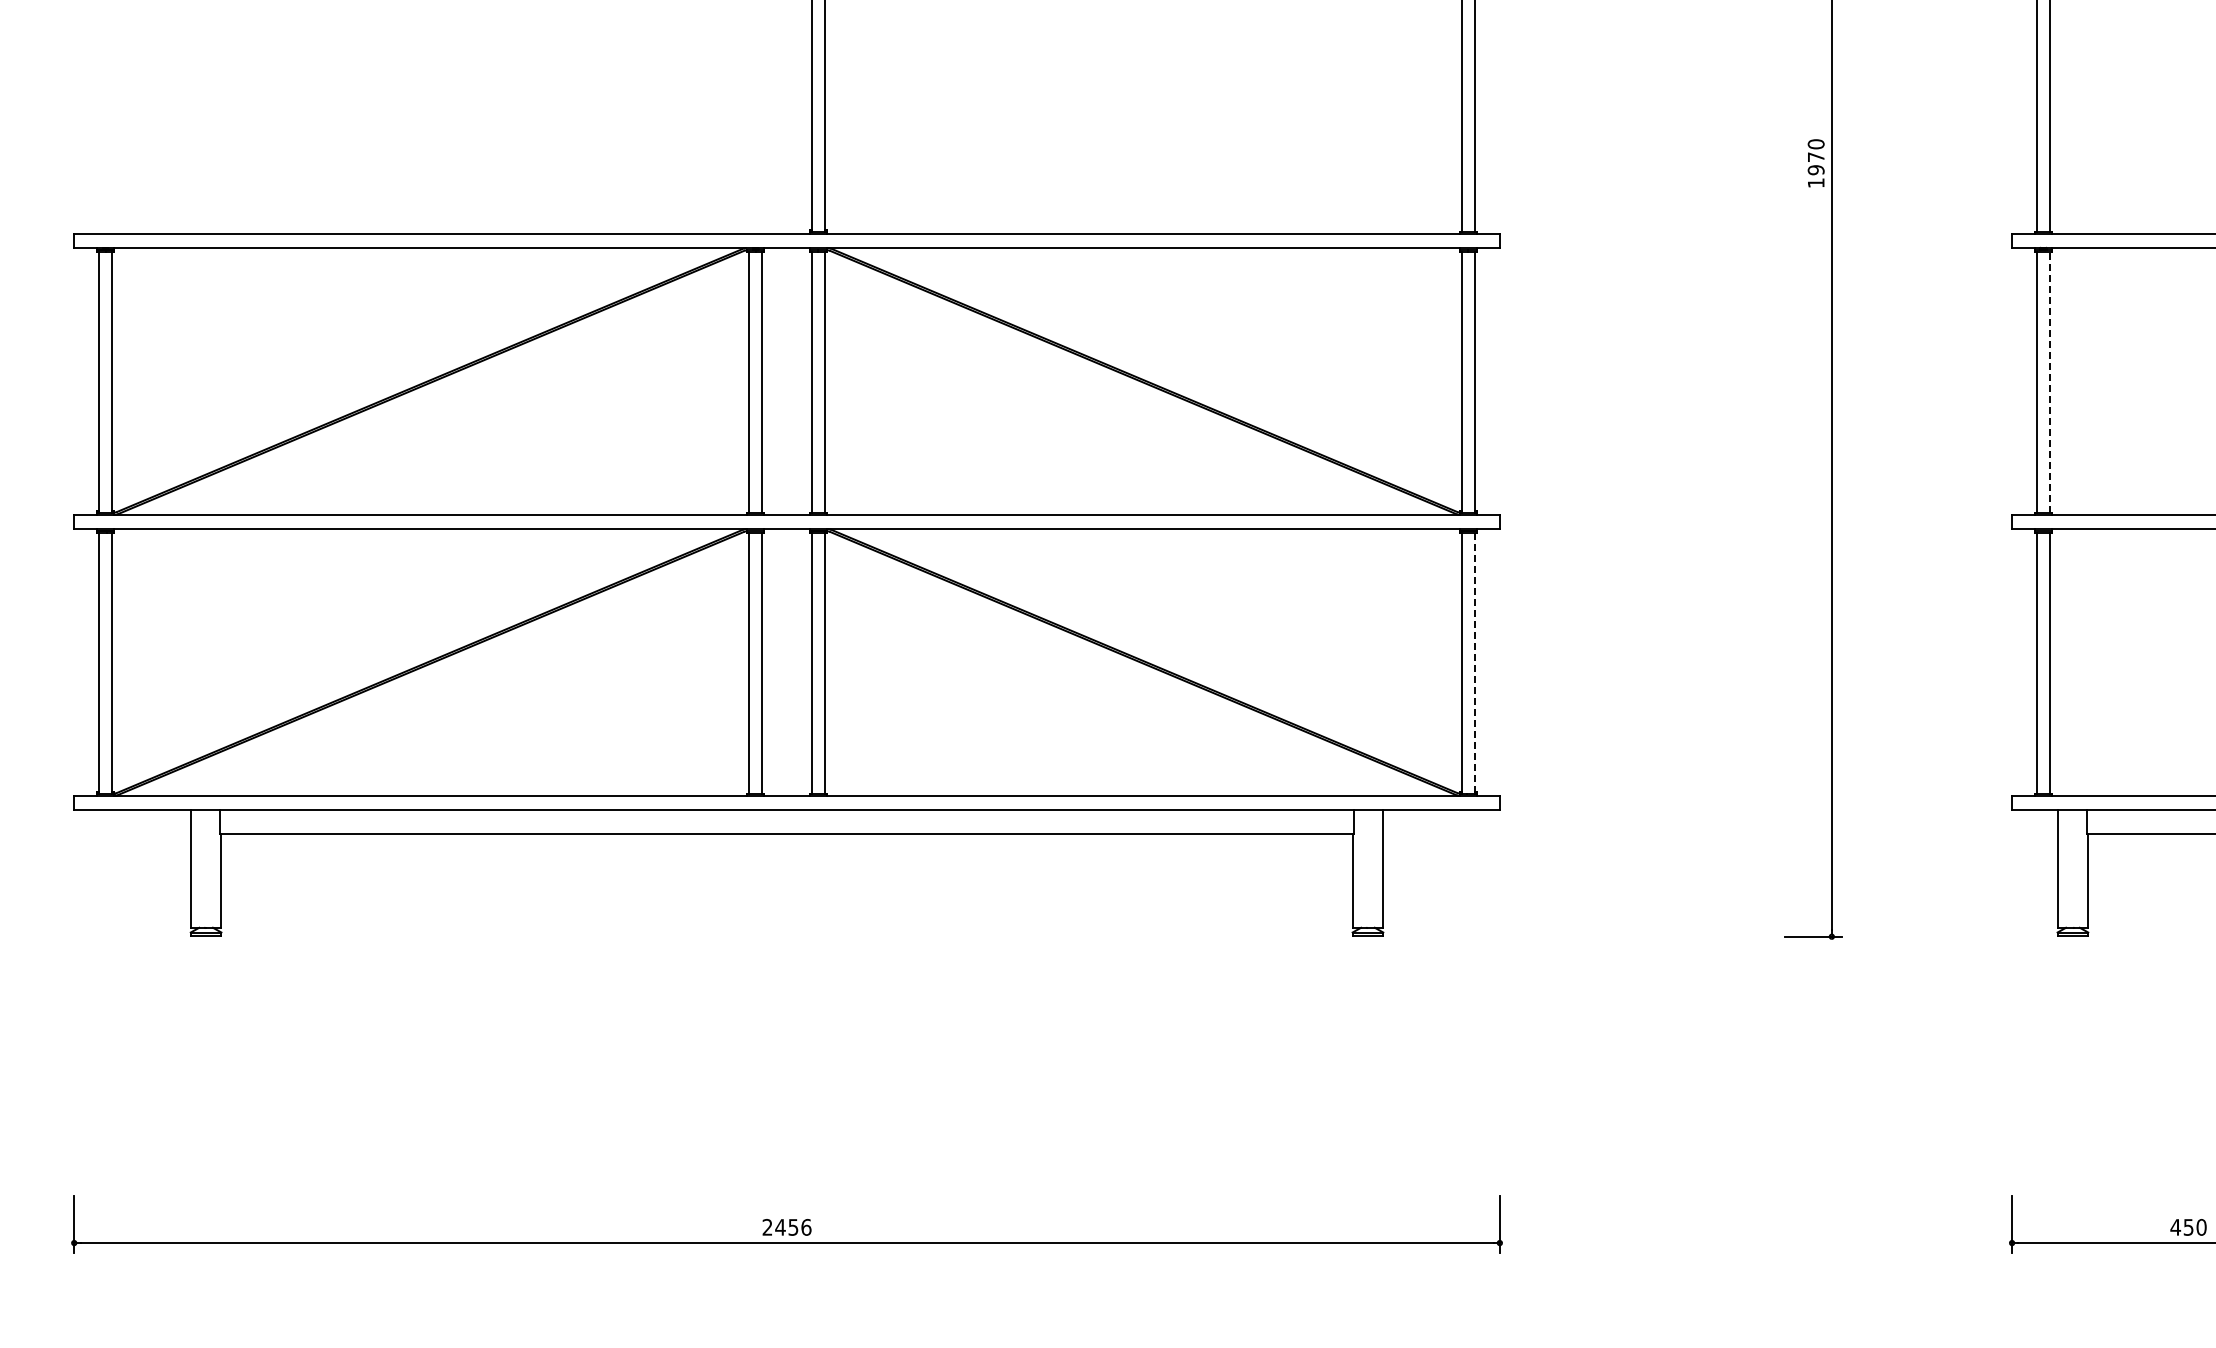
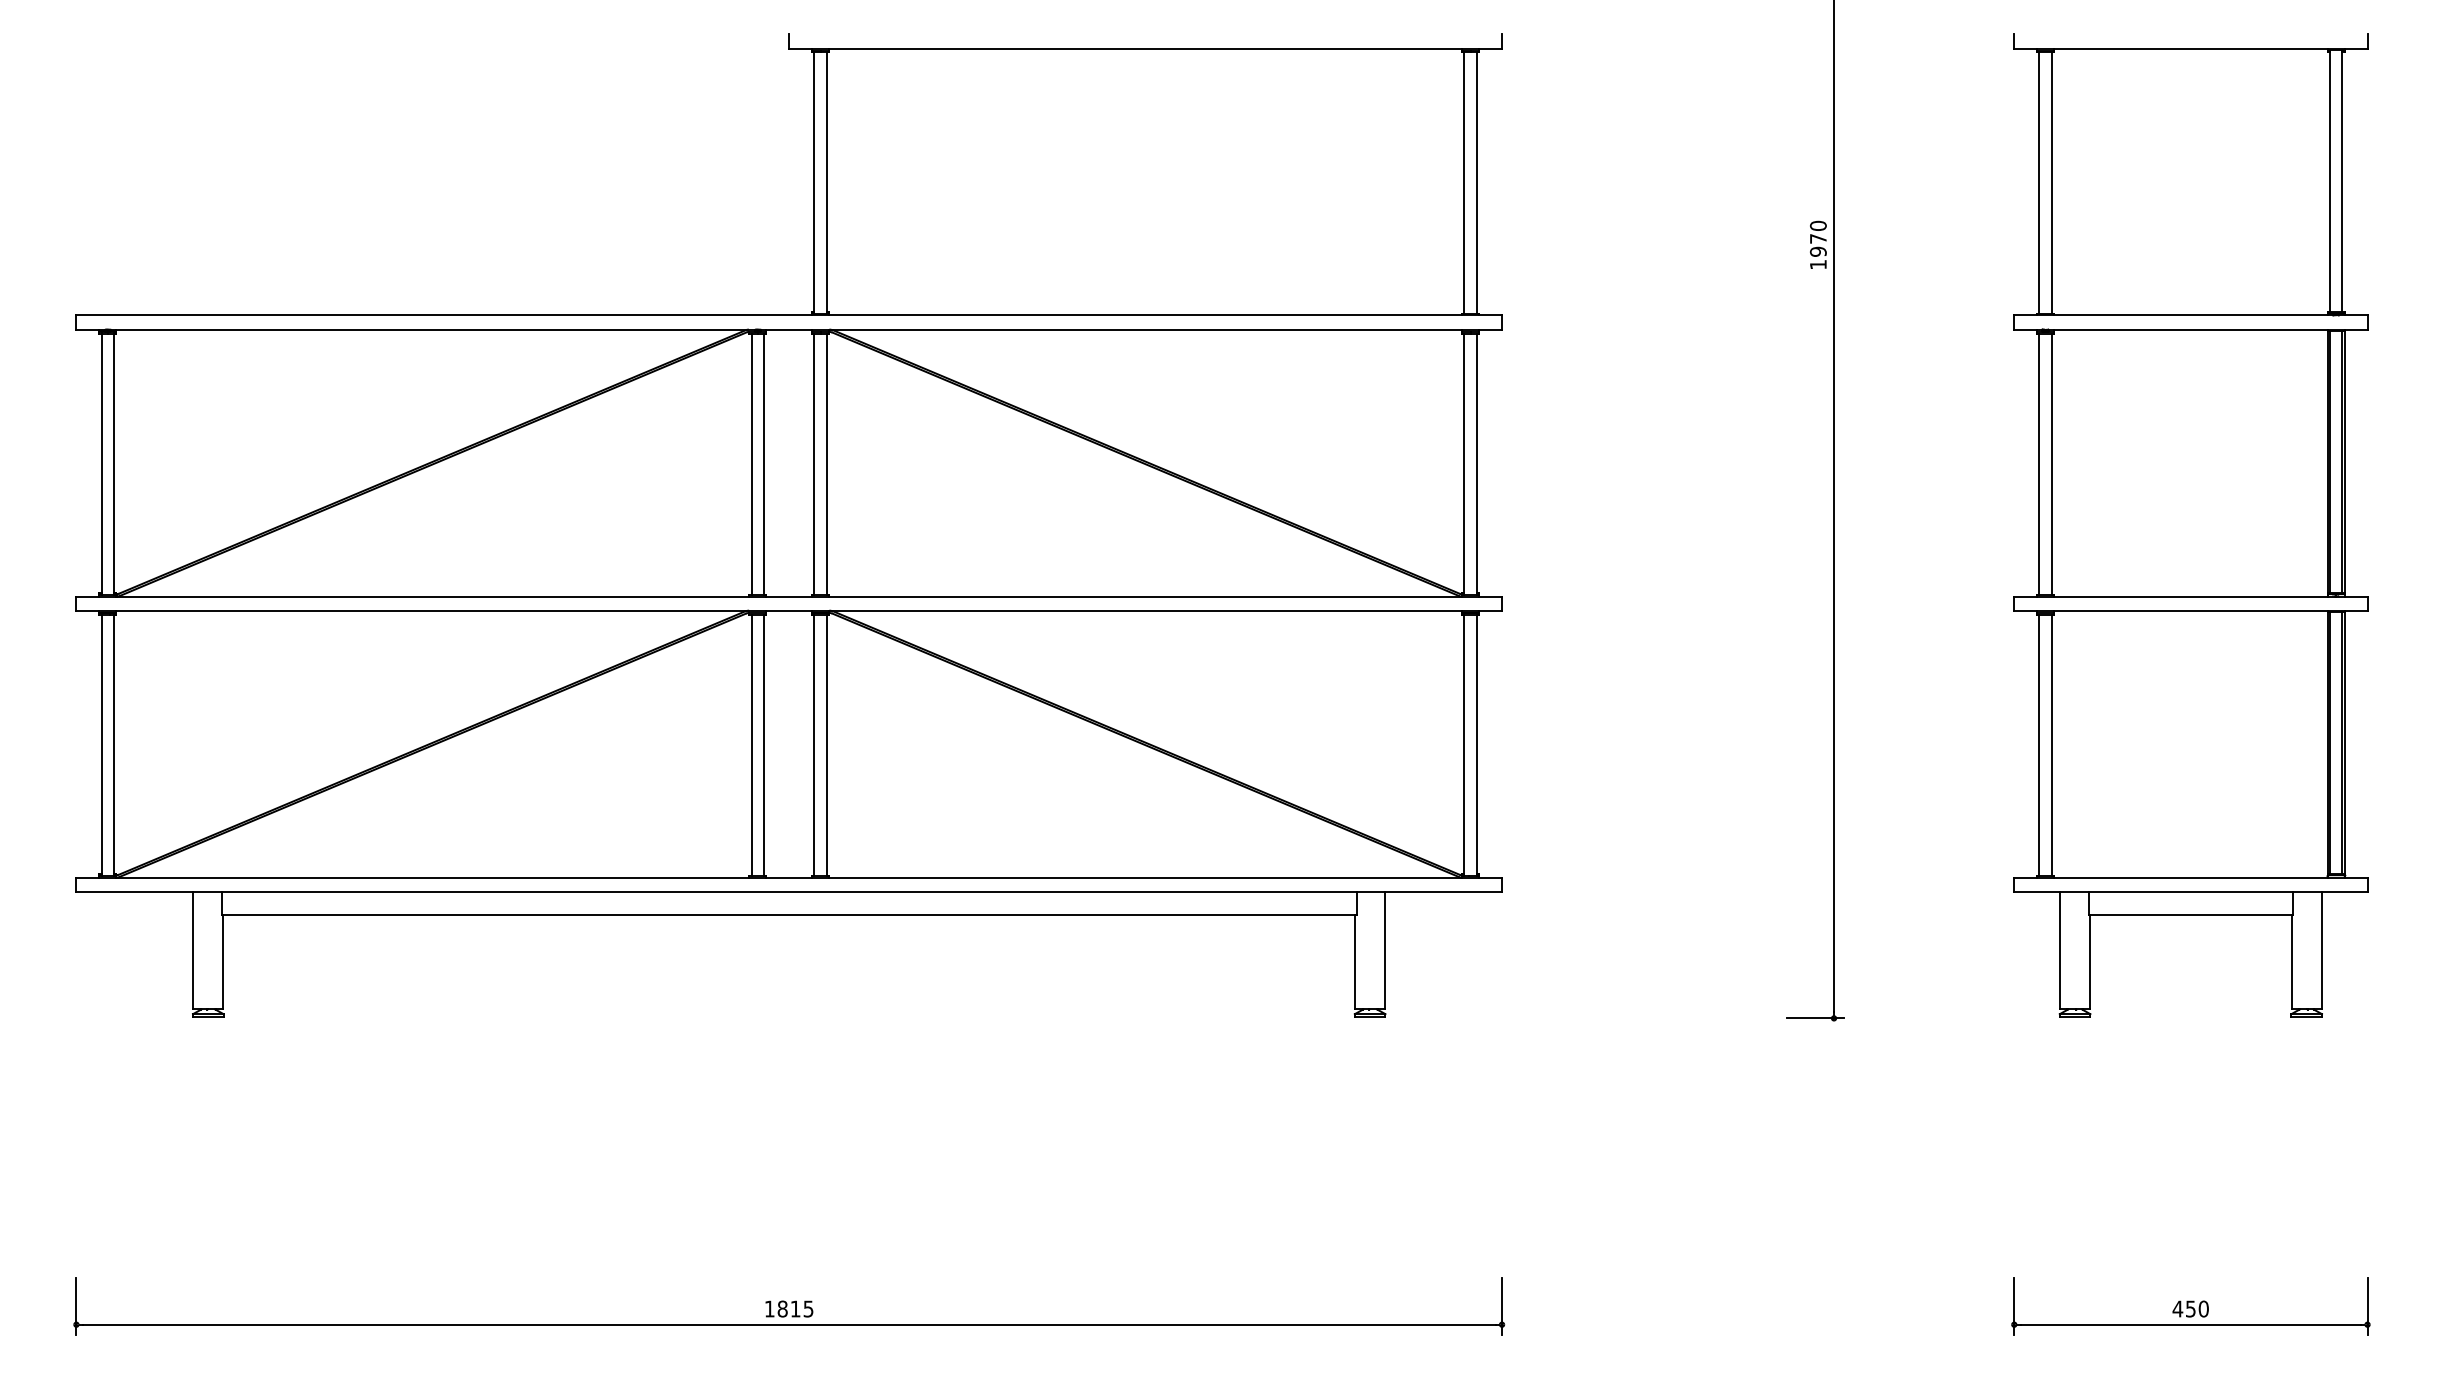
line: (2049, 382) -> (2051, 464), dashed -> solid
line: (1474, 663) -> (1476, 745), dashed -> solid
text: (786, 1226) -> (788, 1308), 2456 -> 1815

